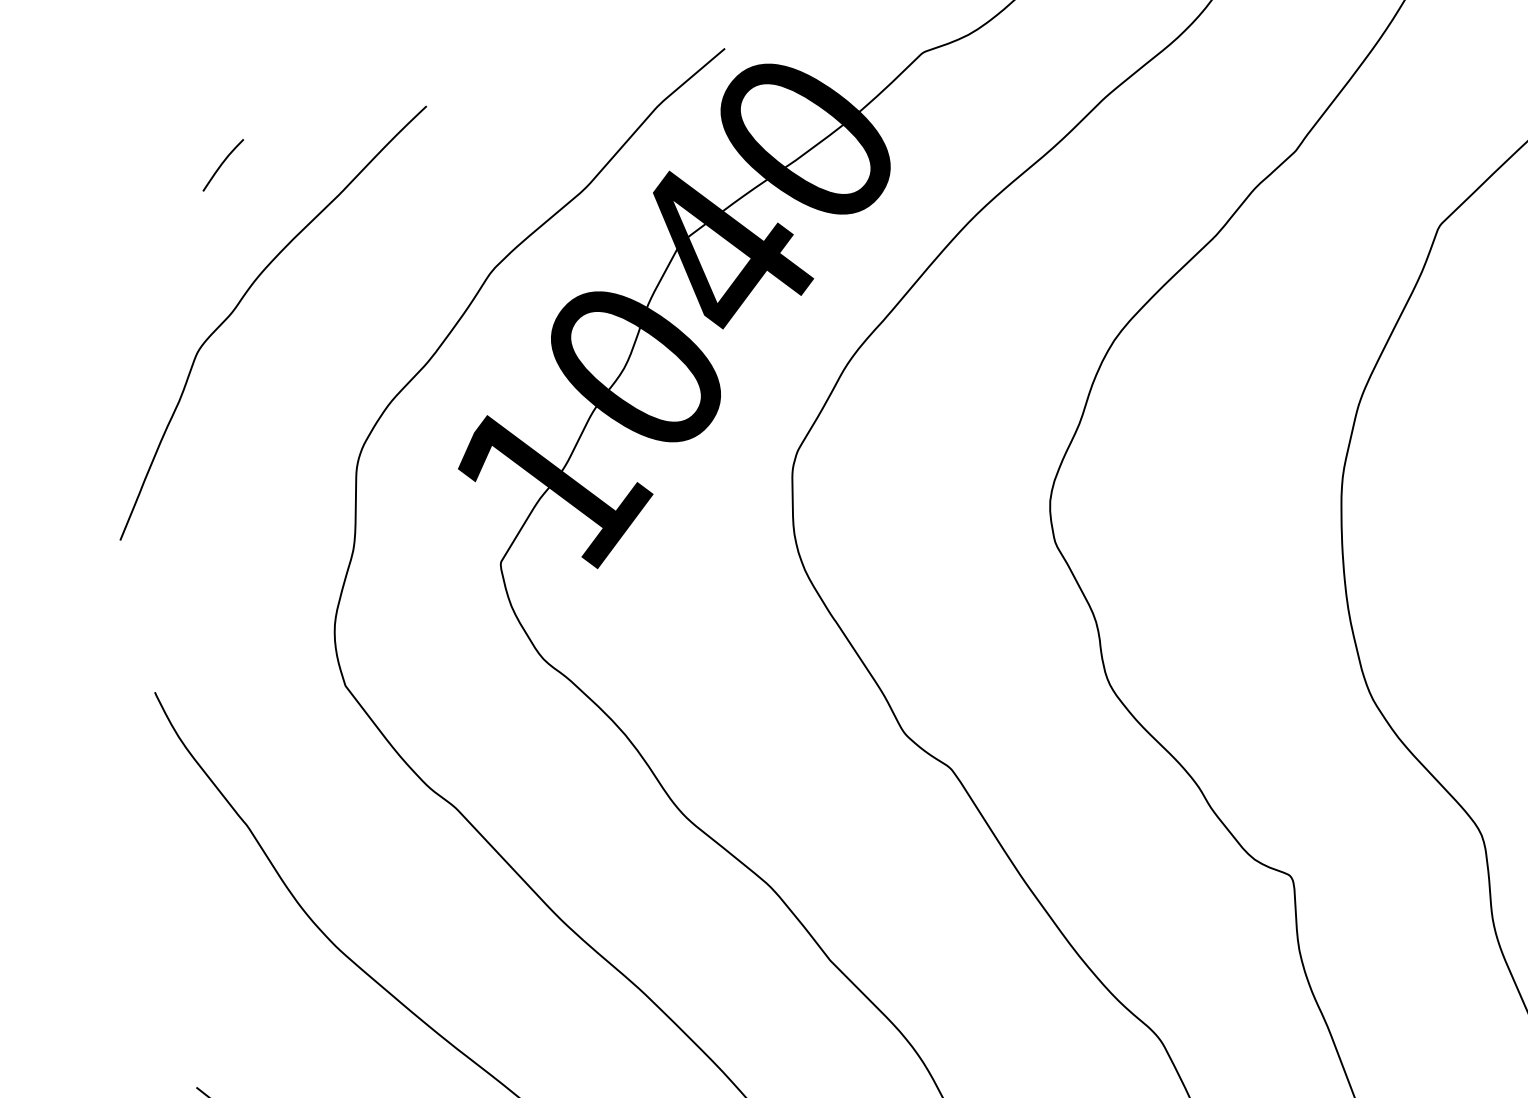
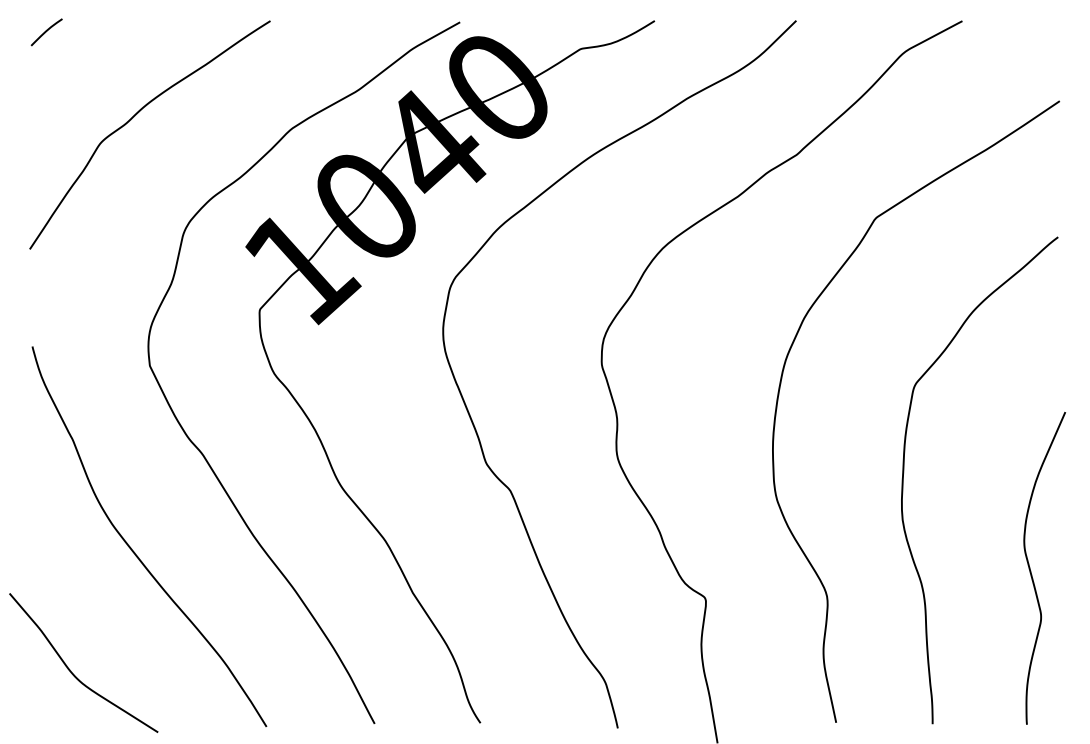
curve: (222, 165) -> (46, 32), moved

